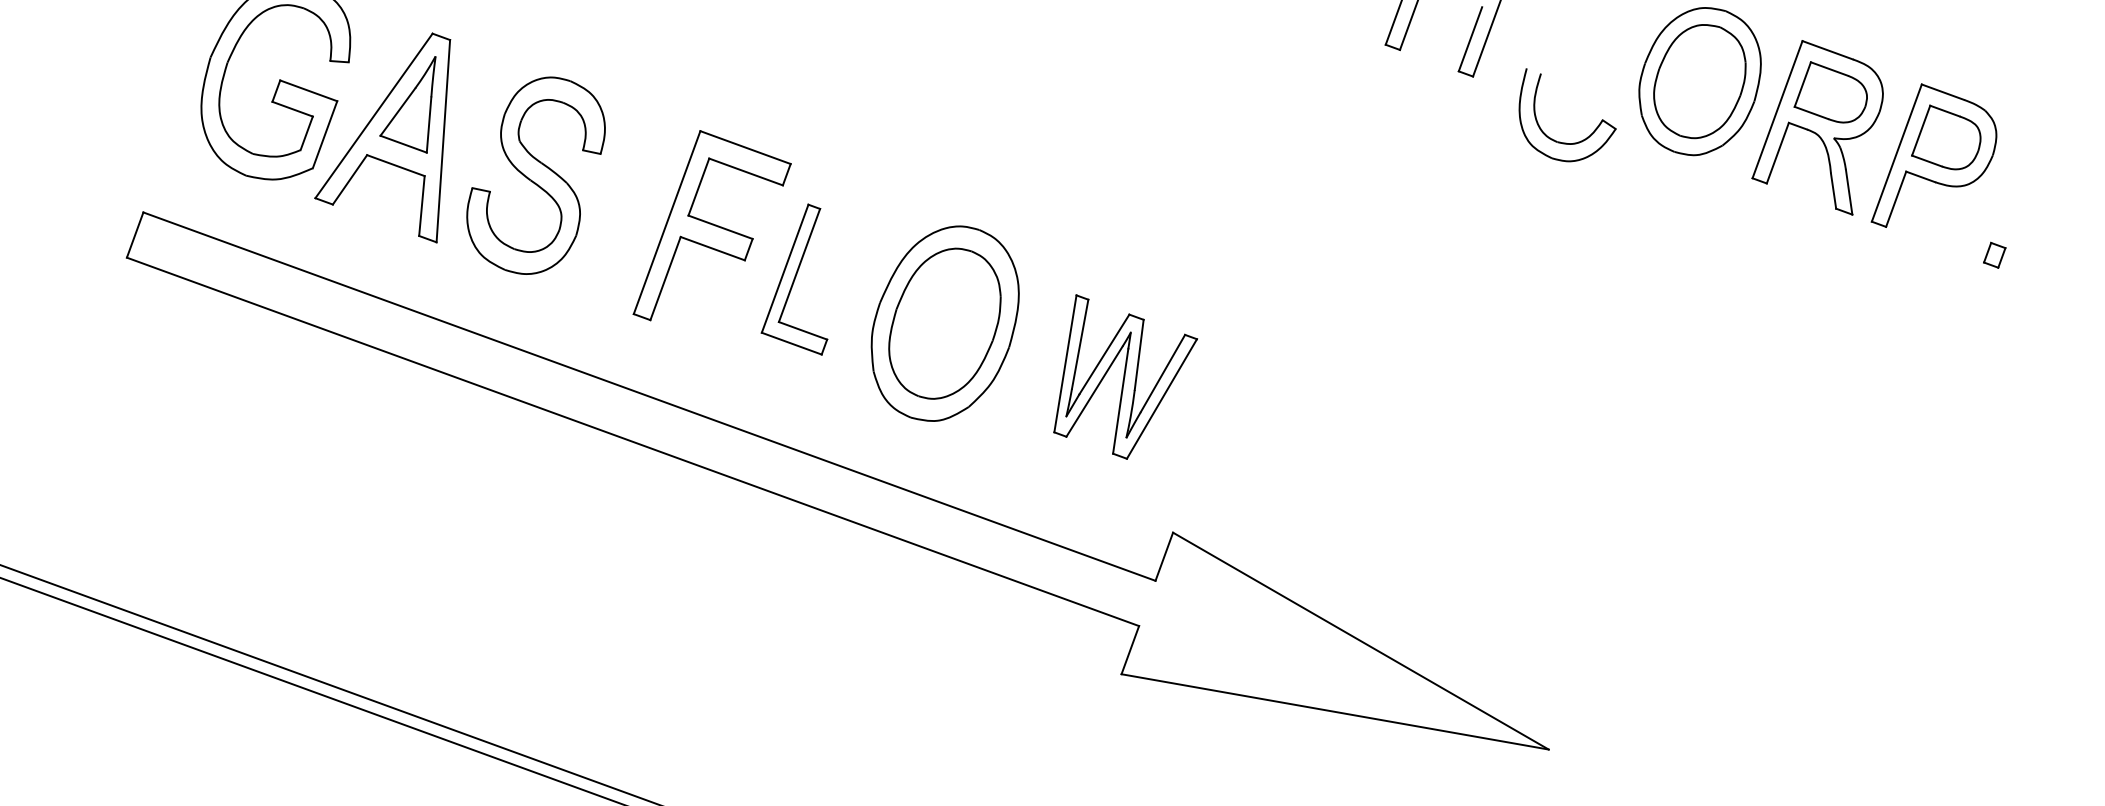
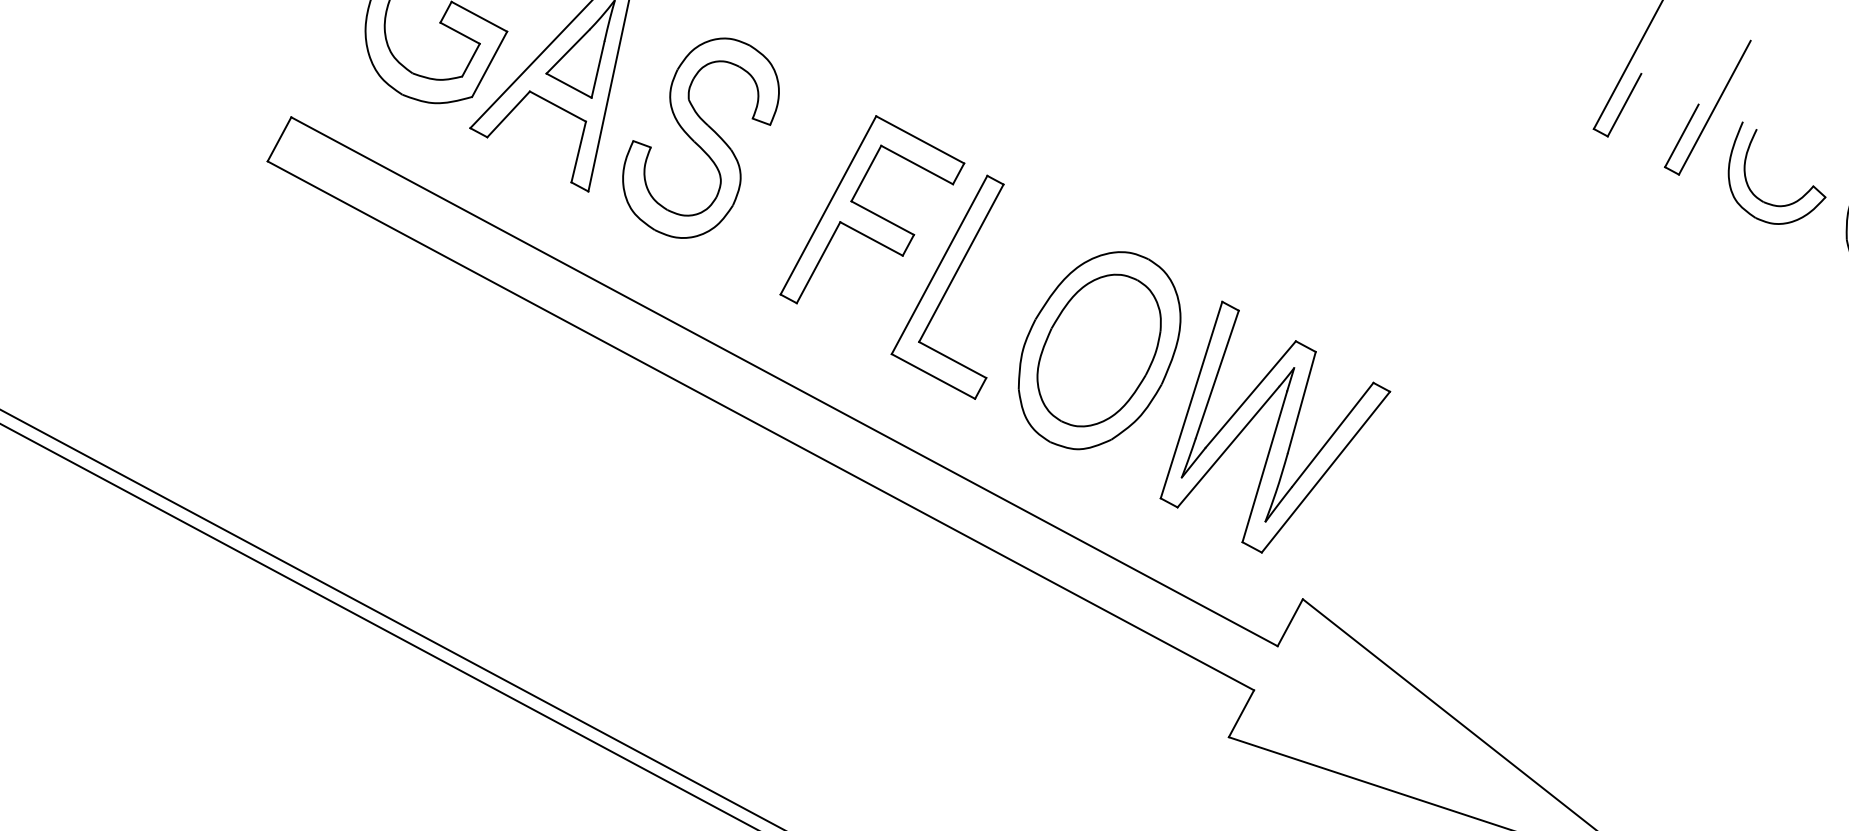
part: (1560, 141) -> (1766, 201), moved
part: (794, 279) -> (951, 282), size x1.43
part: (1125, 376) -> (1277, 431), size x1.43

